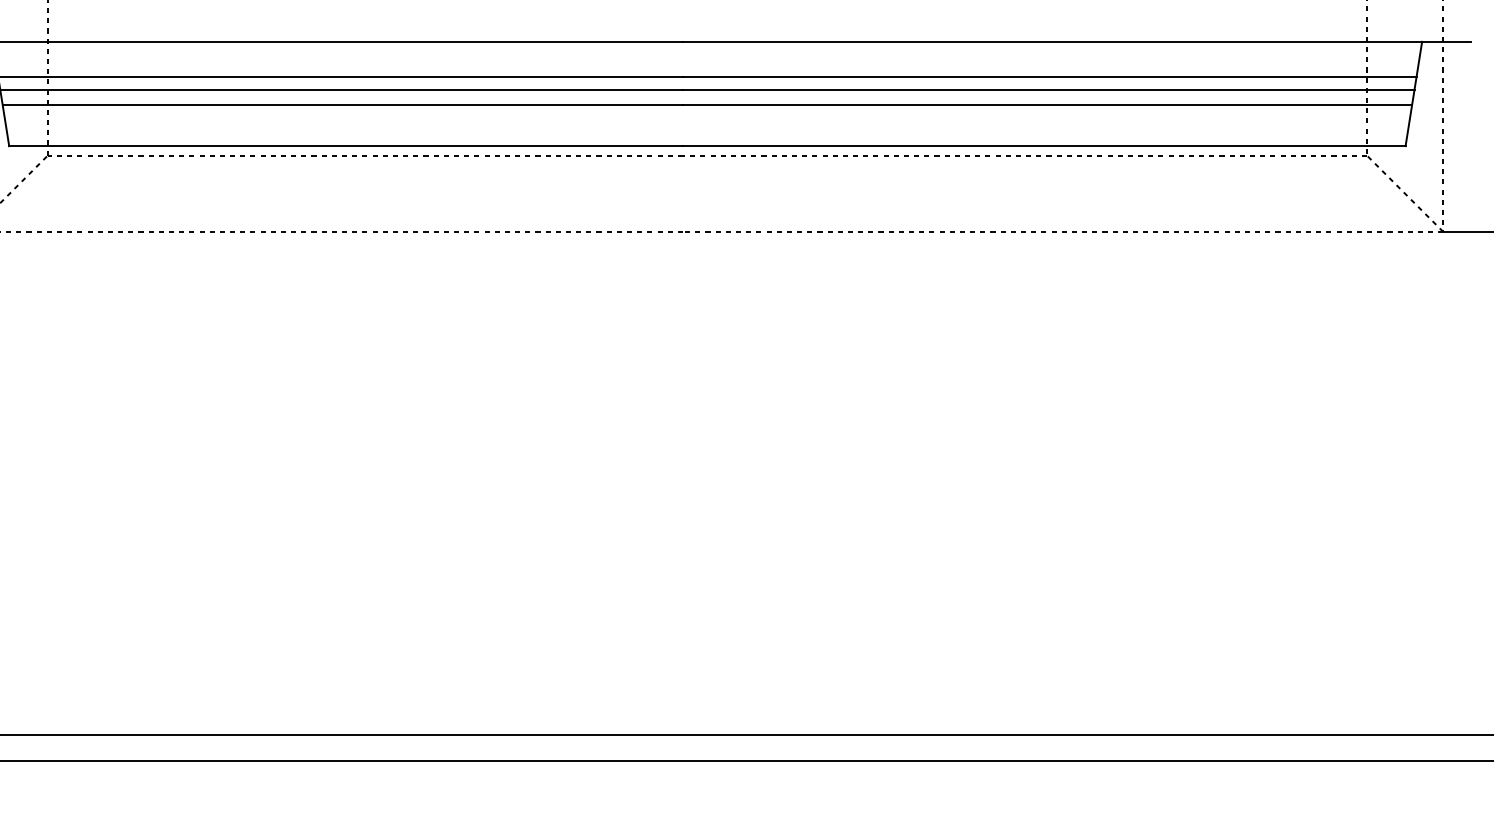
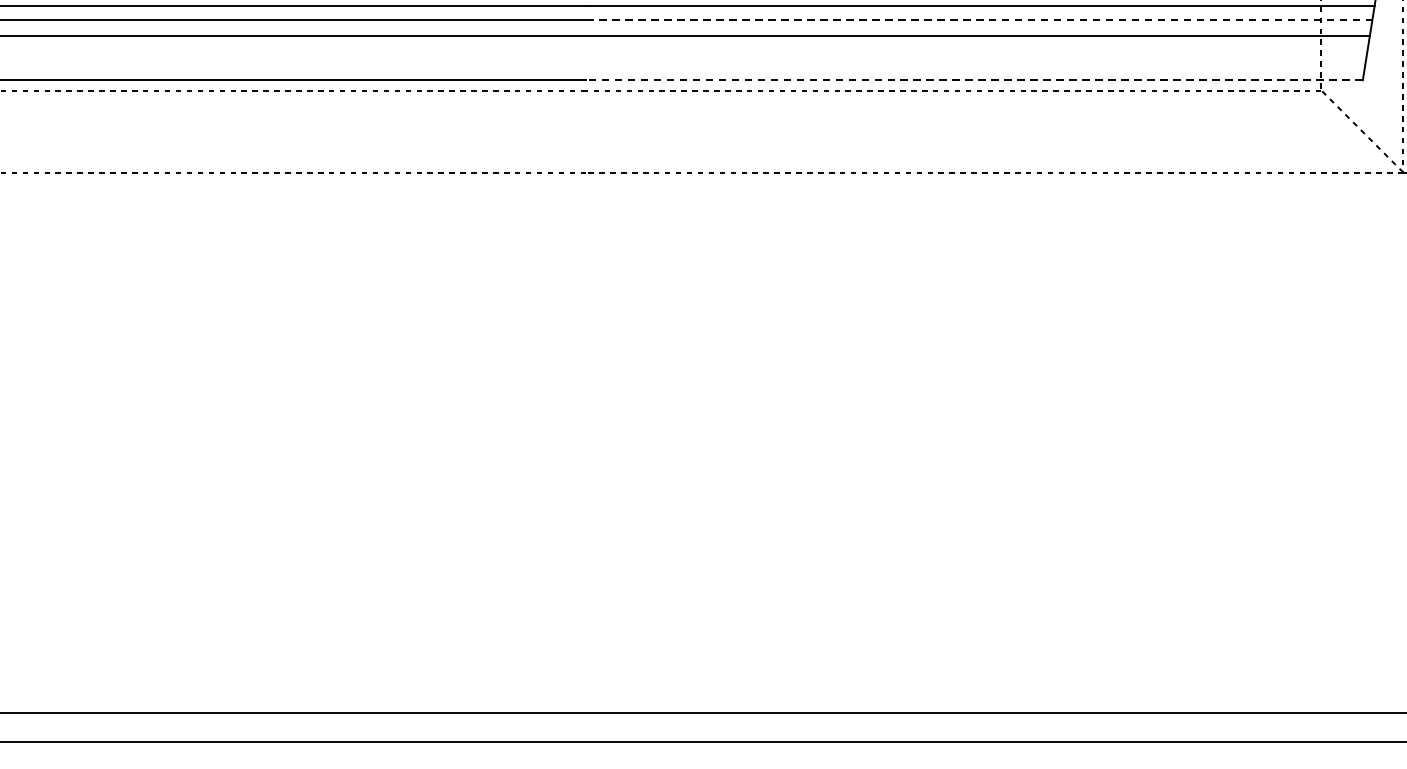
line: (1048, 90) -> (978, 20), solid -> dashed
line: (1043, 146) -> (973, 80), solid -> dashed

